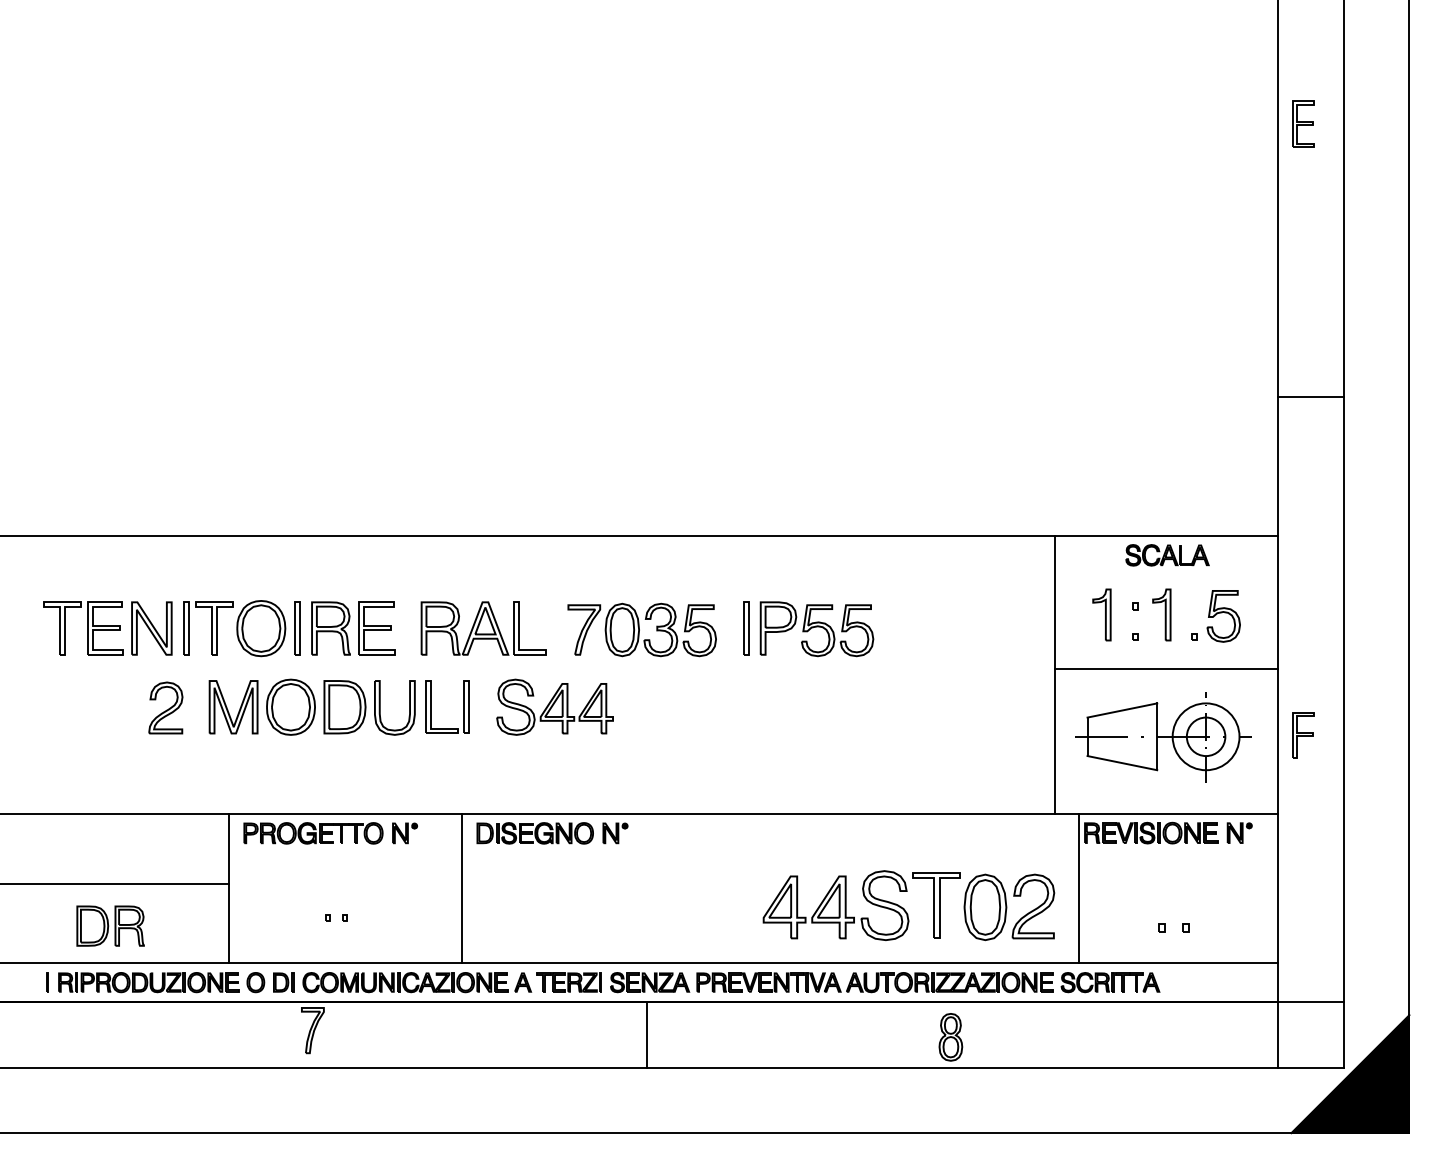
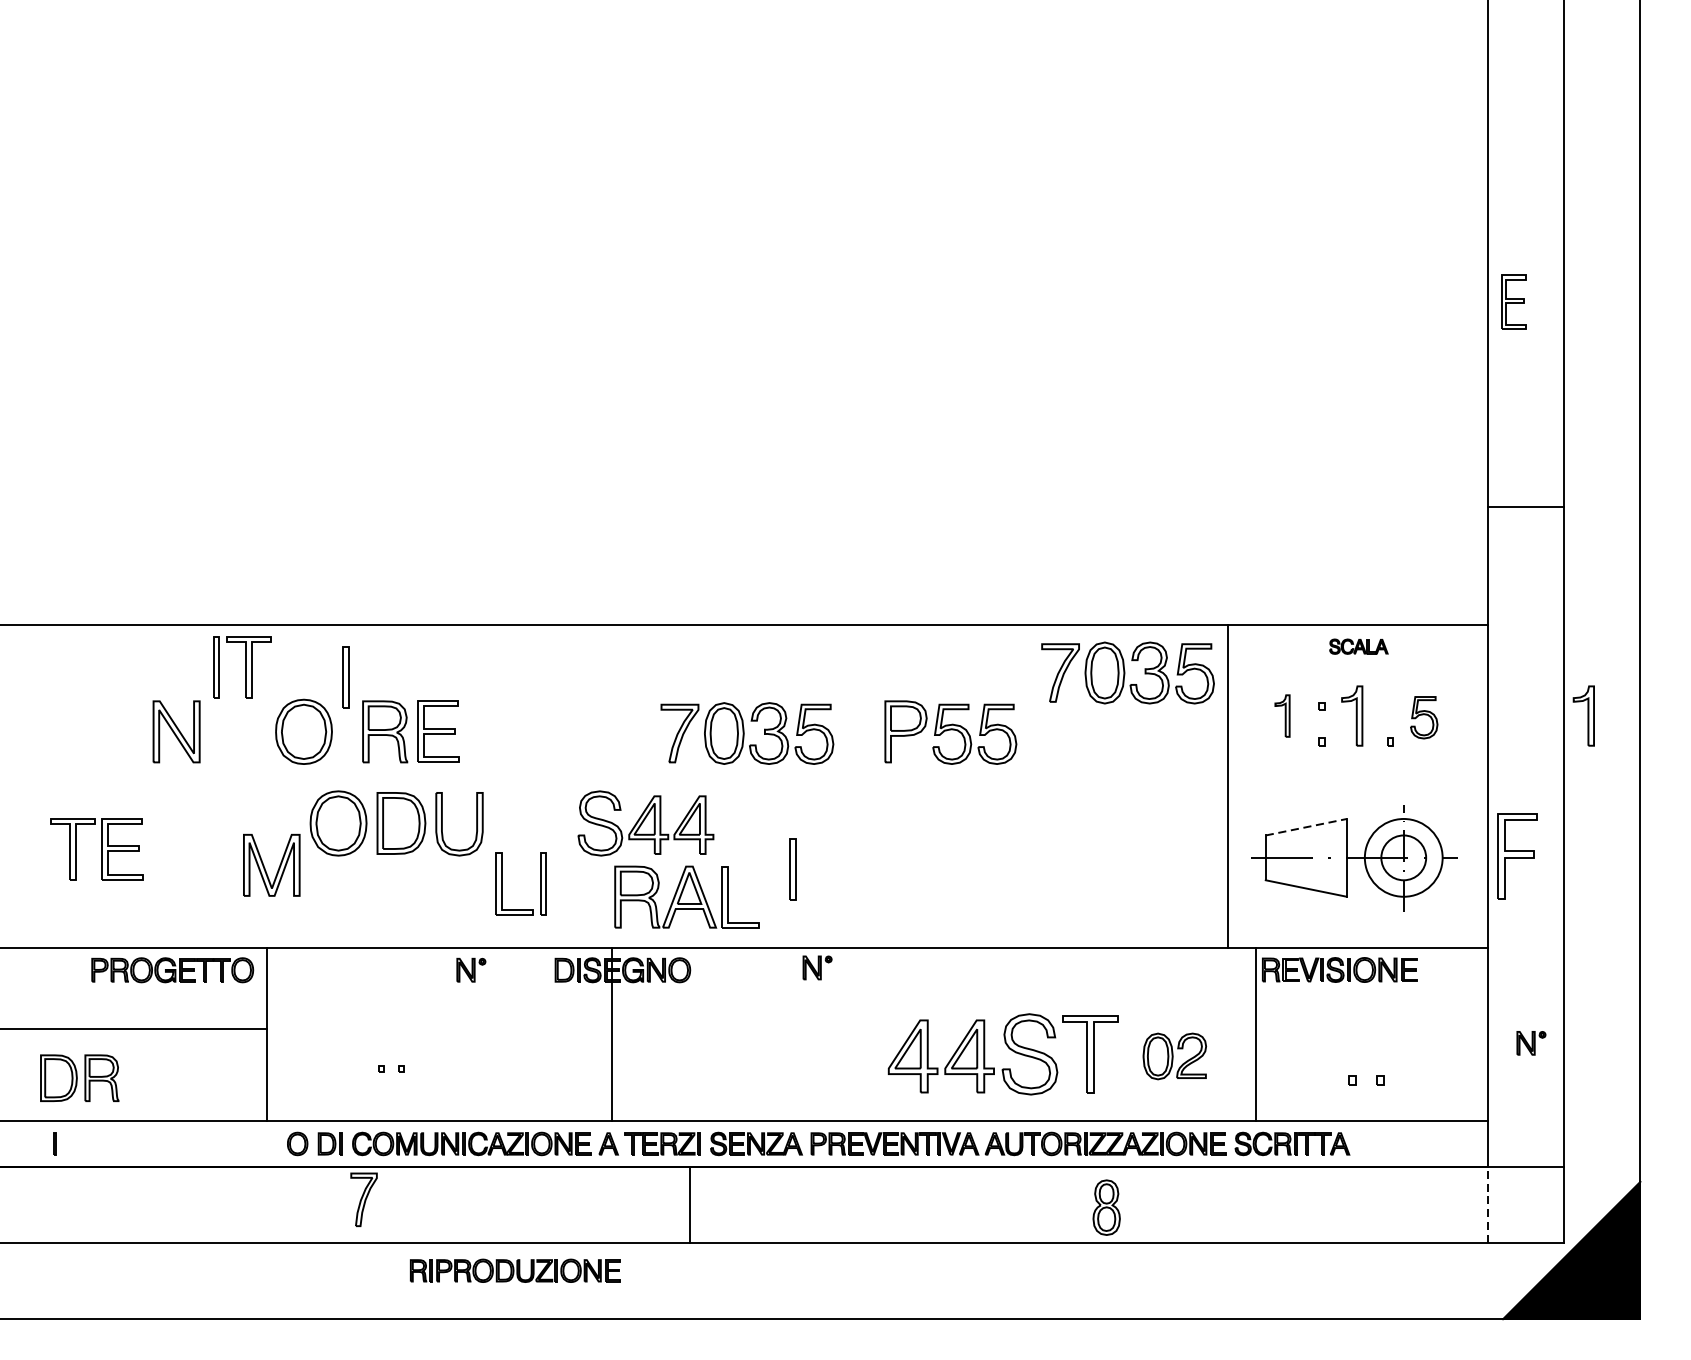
part: (1303, 123) -> (1513, 301), moved
line: (1310, 396) -> (1525, 507), moved
part: (1167, 555) -> (1358, 646), size x0.6
part: (968, 577) -> (1127, 672), added
part: (1101, 614) -> (1282, 715), size x0.7
part: (1360, 614) -> (1583, 715), added
part: (1223, 616) -> (1424, 717), size x0.7
part: (83, 628) -> (97, 849), moved
part: (208, 628) -> (242, 667), moved
part: (297, 628) -> (346, 677), moved
part: (483, 628) -> (687, 897), moved
part: (746, 628) -> (793, 869), moved
line: (1166, 669) -> (1357, 779), removed
part: (431, 706) -> (502, 883), moved
part: (165, 707) -> (192, 823), removed
part: (233, 707) -> (271, 865), moved
line: (1122, 710) -> (1306, 827), solid -> dashed
part: (1303, 735) -> (1517, 856), size x1.6
part: (1239, 832) -> (1531, 1042), moved
part: (313, 833) -> (172, 970), moved
part: (615, 833) -> (817, 968), moved
line: (462, 888) -> (612, 1034), moved
part: (1009, 907) -> (1174, 1056), size x0.6
part: (110, 925) -> (79, 1077), moved
part: (148, 982) -> (514, 1270), moved
line: (647, 1034) -> (690, 1204), moved
line: (1278, 1034) -> (1488, 1204), solid -> dashed

